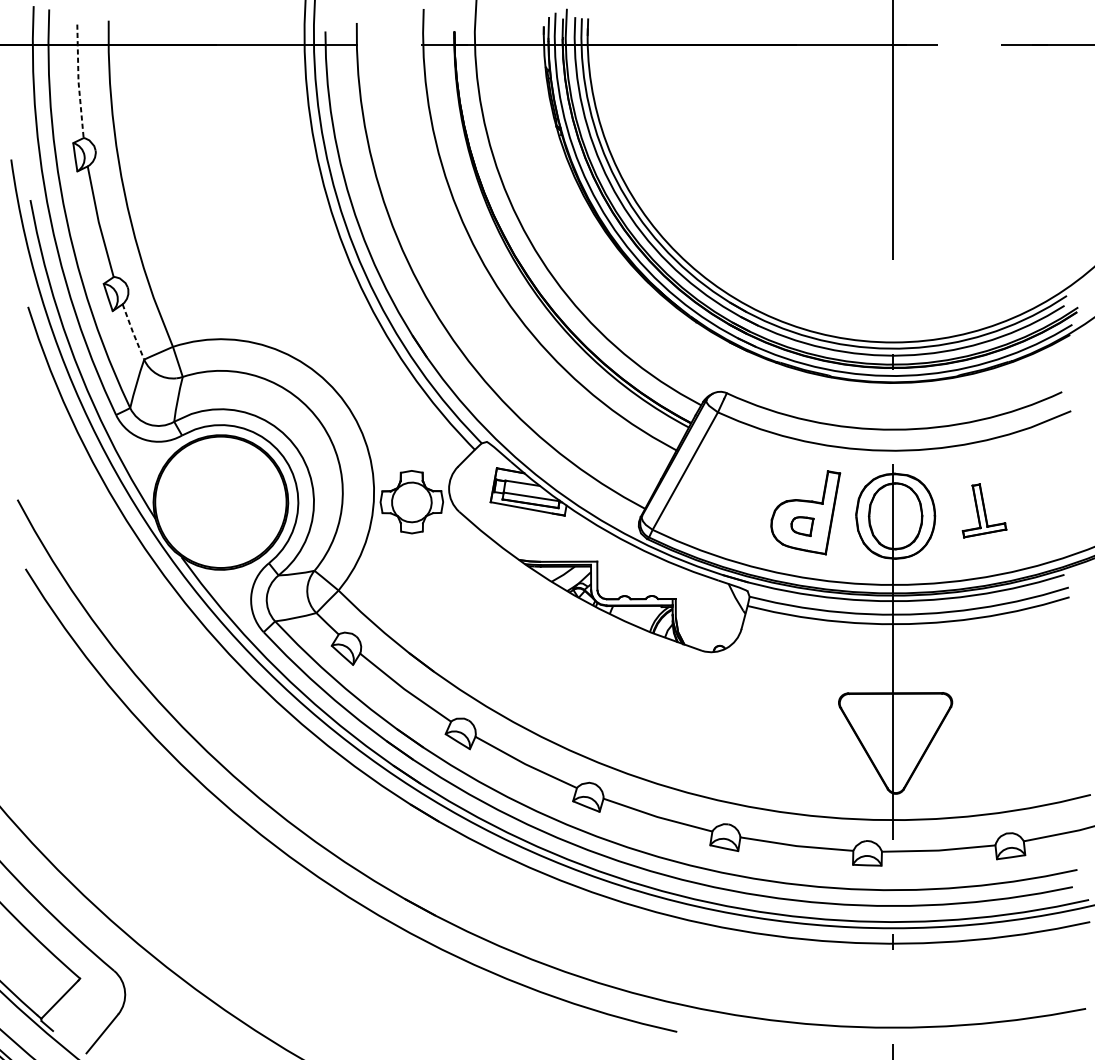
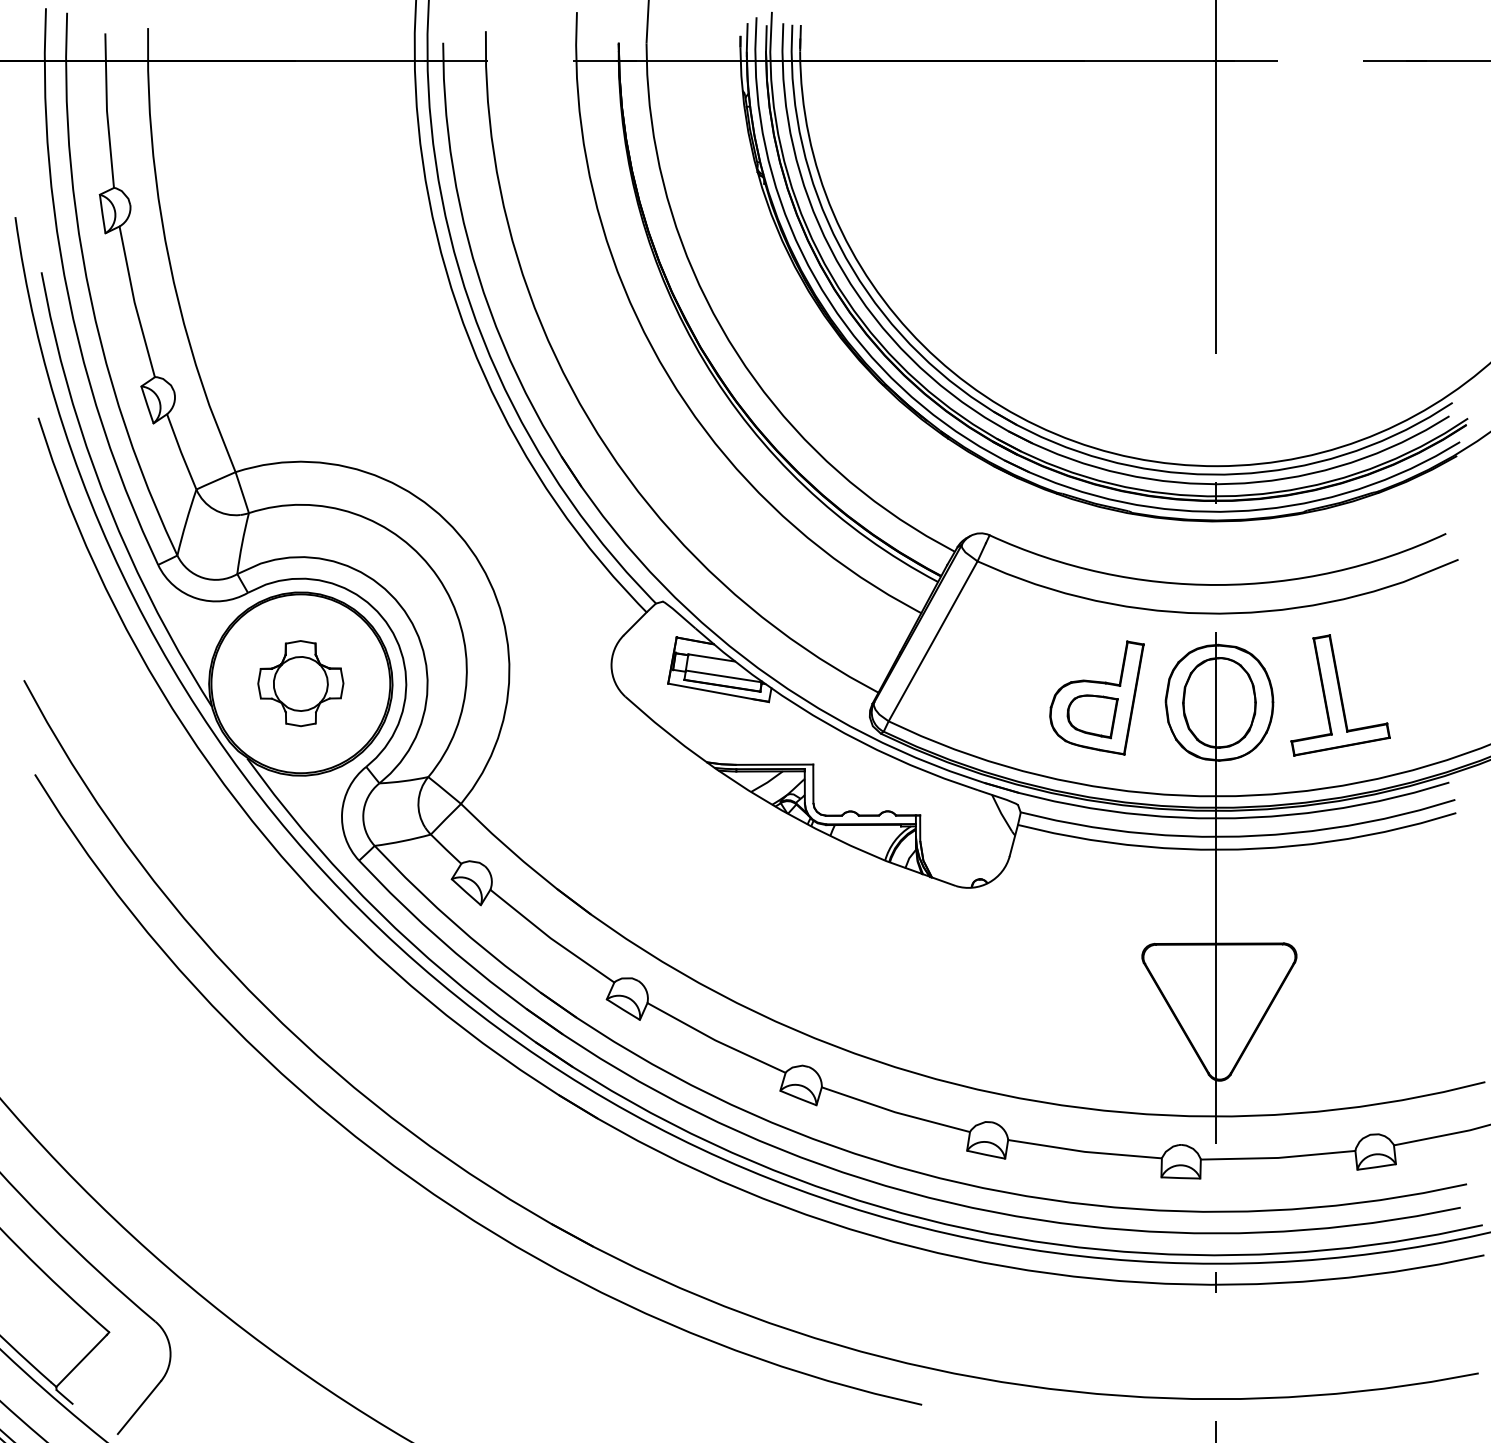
line: (78, 81) -> (106, 110), dashed -> solid
line: (133, 332) -> (181, 452), dashed -> solid
part: (411, 502) -> (300, 683), moved
part: (984, 510) -> (1340, 695), size x1.67
part: (802, 526) -> (1092, 716), size x1.67

